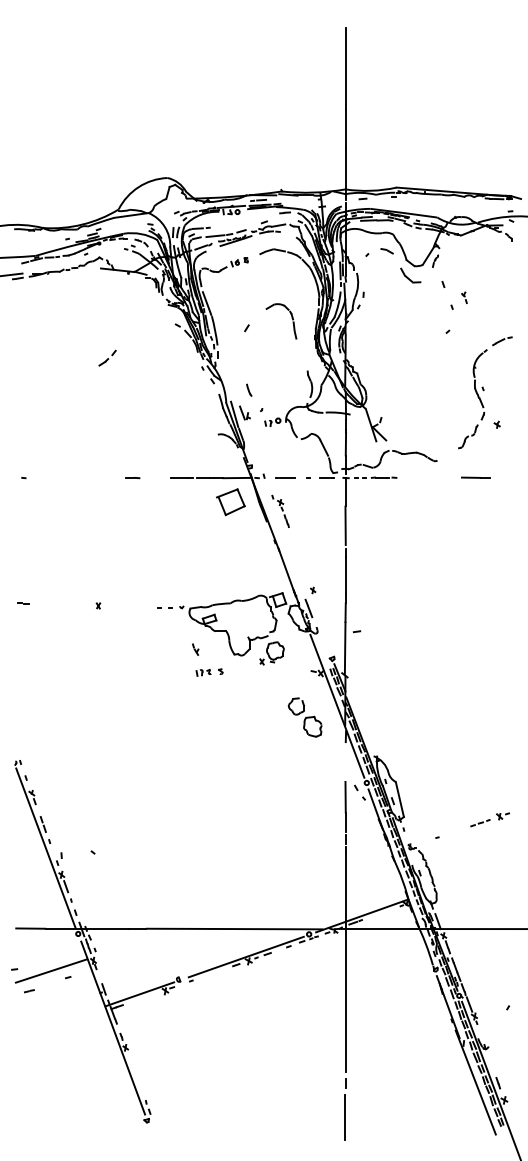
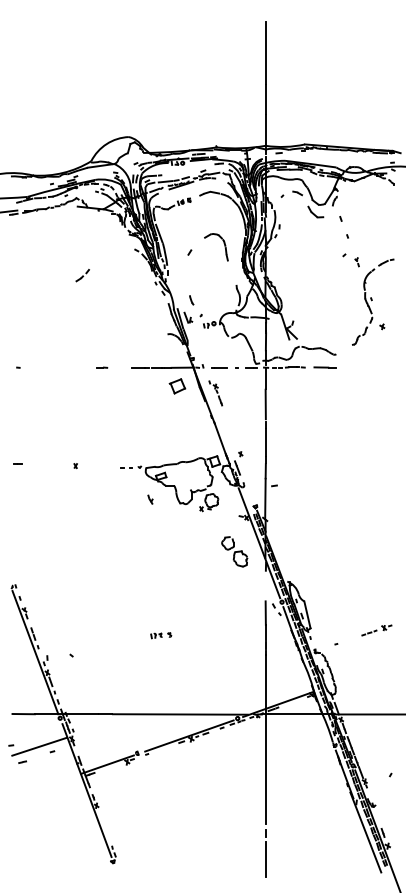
part: (464, 297) -> (357, 261), moved
line: (475, 477) -> (324, 367), moved
part: (230, 502) -> (177, 386), size x0.71
part: (209, 672) -> (161, 635), moved

